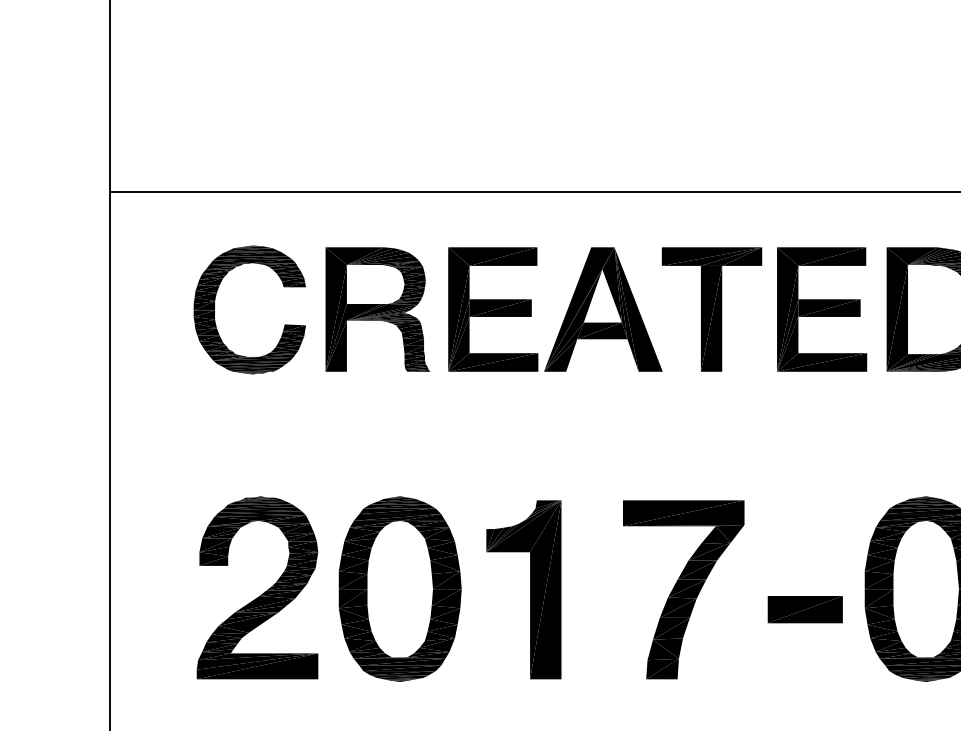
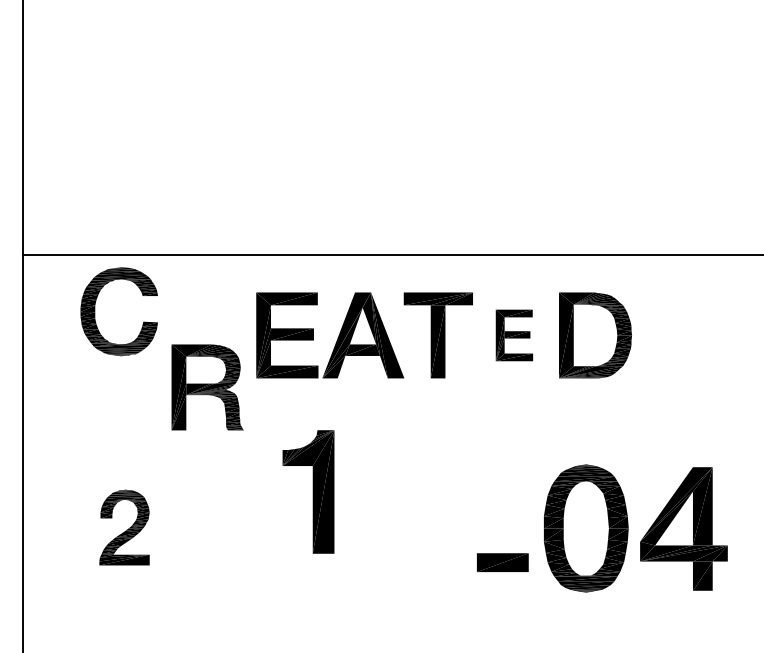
part: (215, 309) -> (95, 311), moved
part: (377, 309) -> (207, 387), moved
part: (822, 309) -> (514, 335), size x0.6
part: (257, 587) -> (124, 527), size x0.6
part: (399, 589) -> (222, 528), removed
part: (523, 589) -> (308, 491), moved
part: (683, 589) -> (418, 528), removed
part: (804, 609) -> (502, 562), moved

